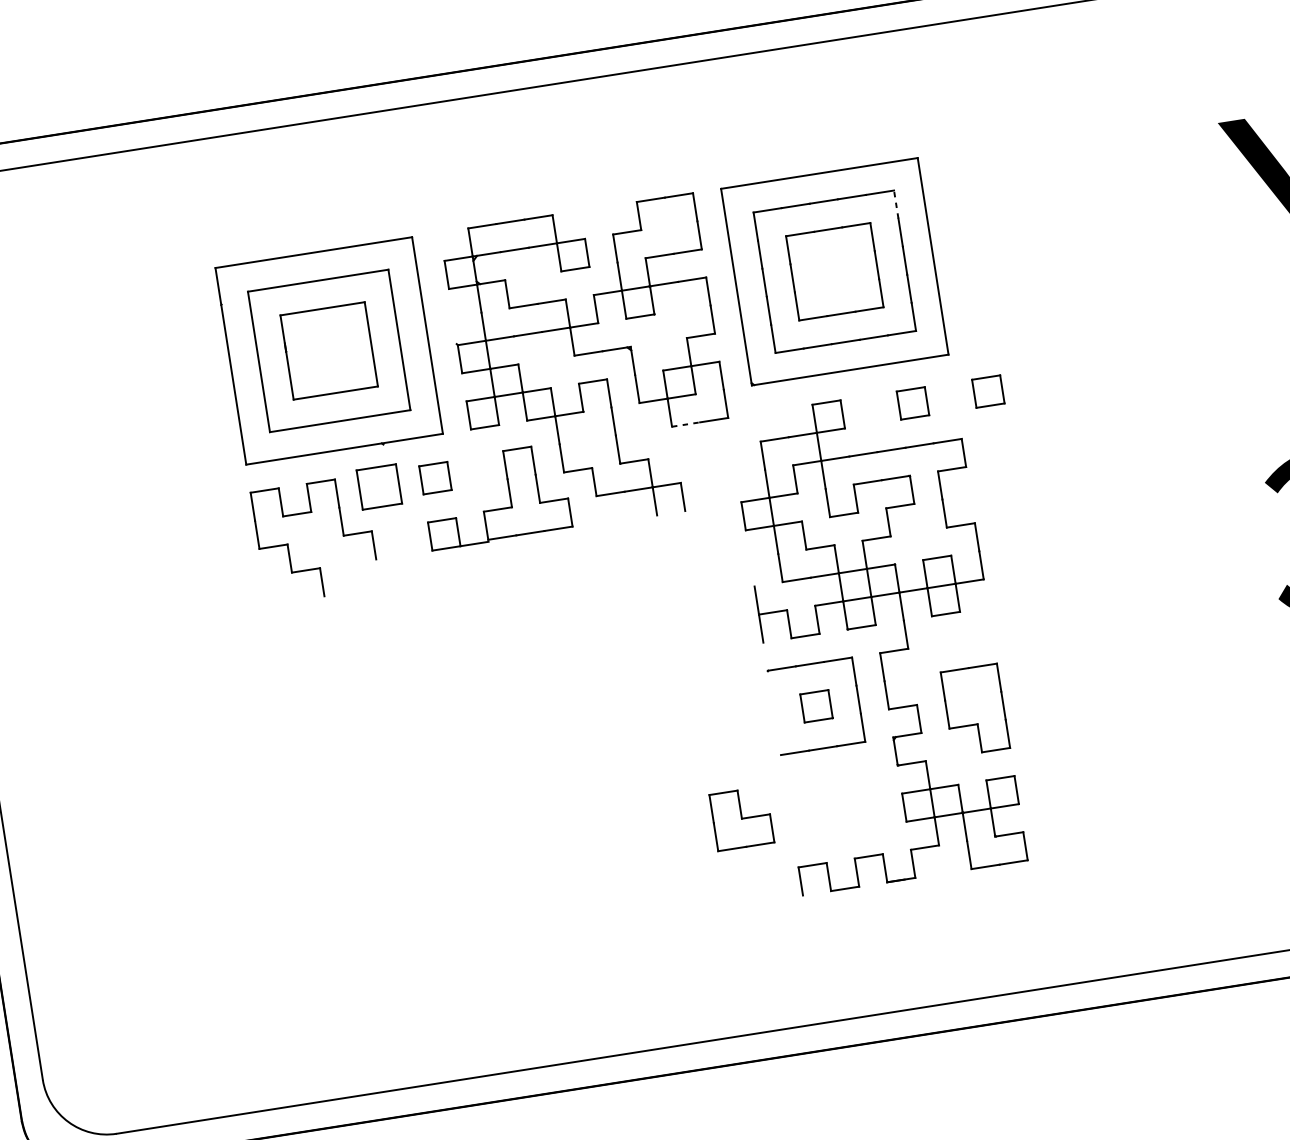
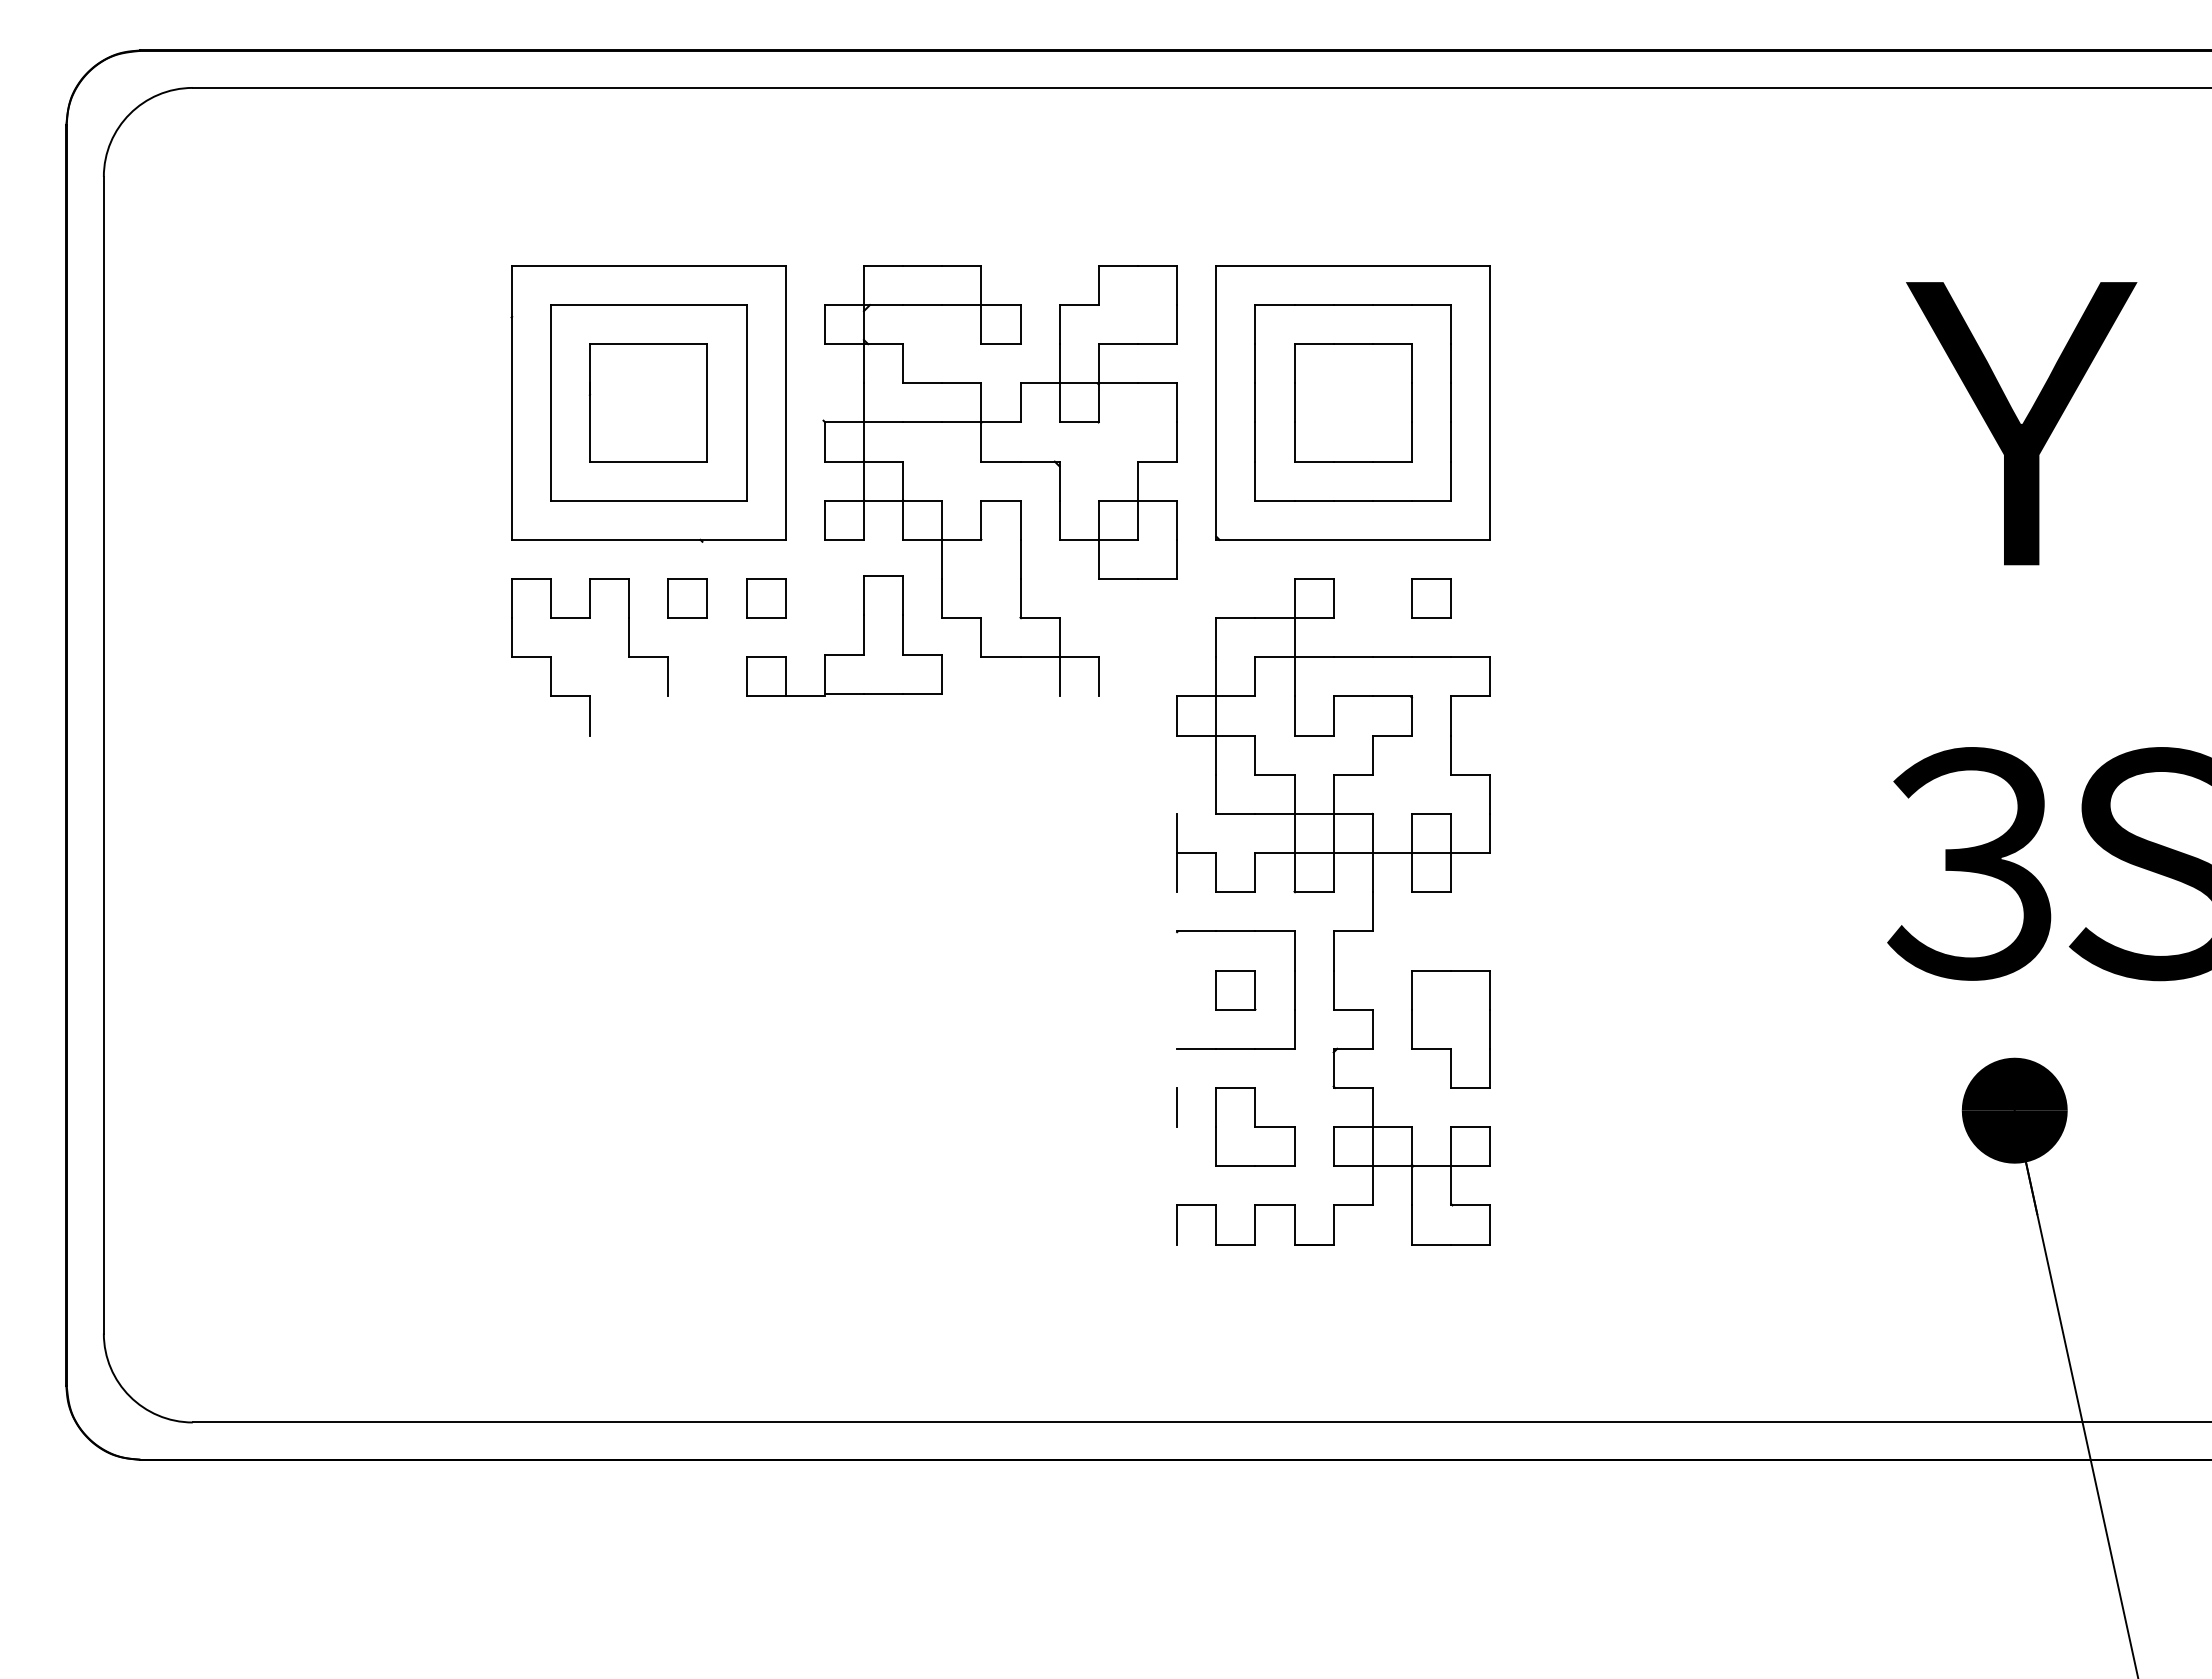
line: (896, 204) -> (1451, 324), dashed -> solid
part: (988, 391) -> (1536, 598), removed
line: (686, 424) -> (1118, 579), dashed -> solid
part: (379, 486) -> (687, 598), size x0.71
line: (787, 797) -> (1177, 1107), added
part: (741, 818) -> (1255, 1126), moved

